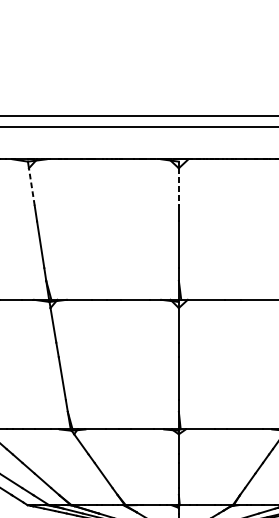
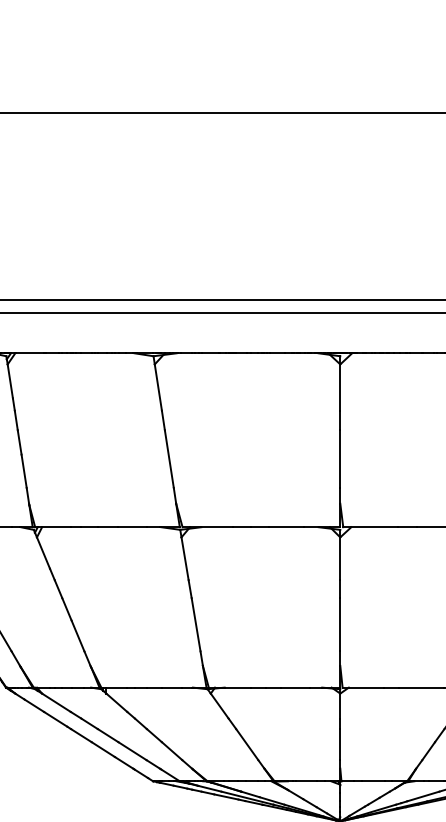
line: (31, 186) -> (158, 387), dashed -> solid
line: (179, 187) -> (340, 388), dashed -> solid

